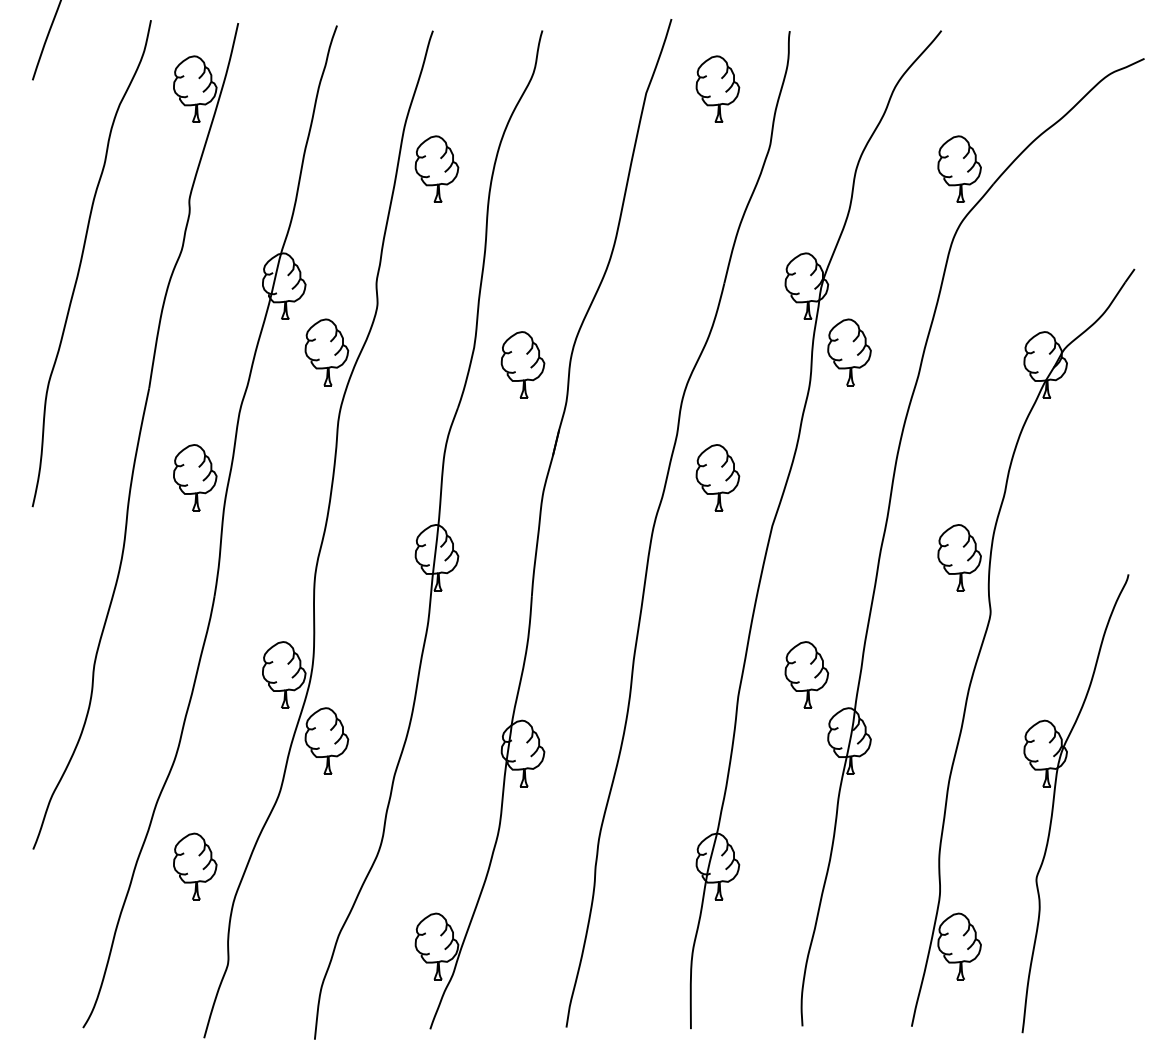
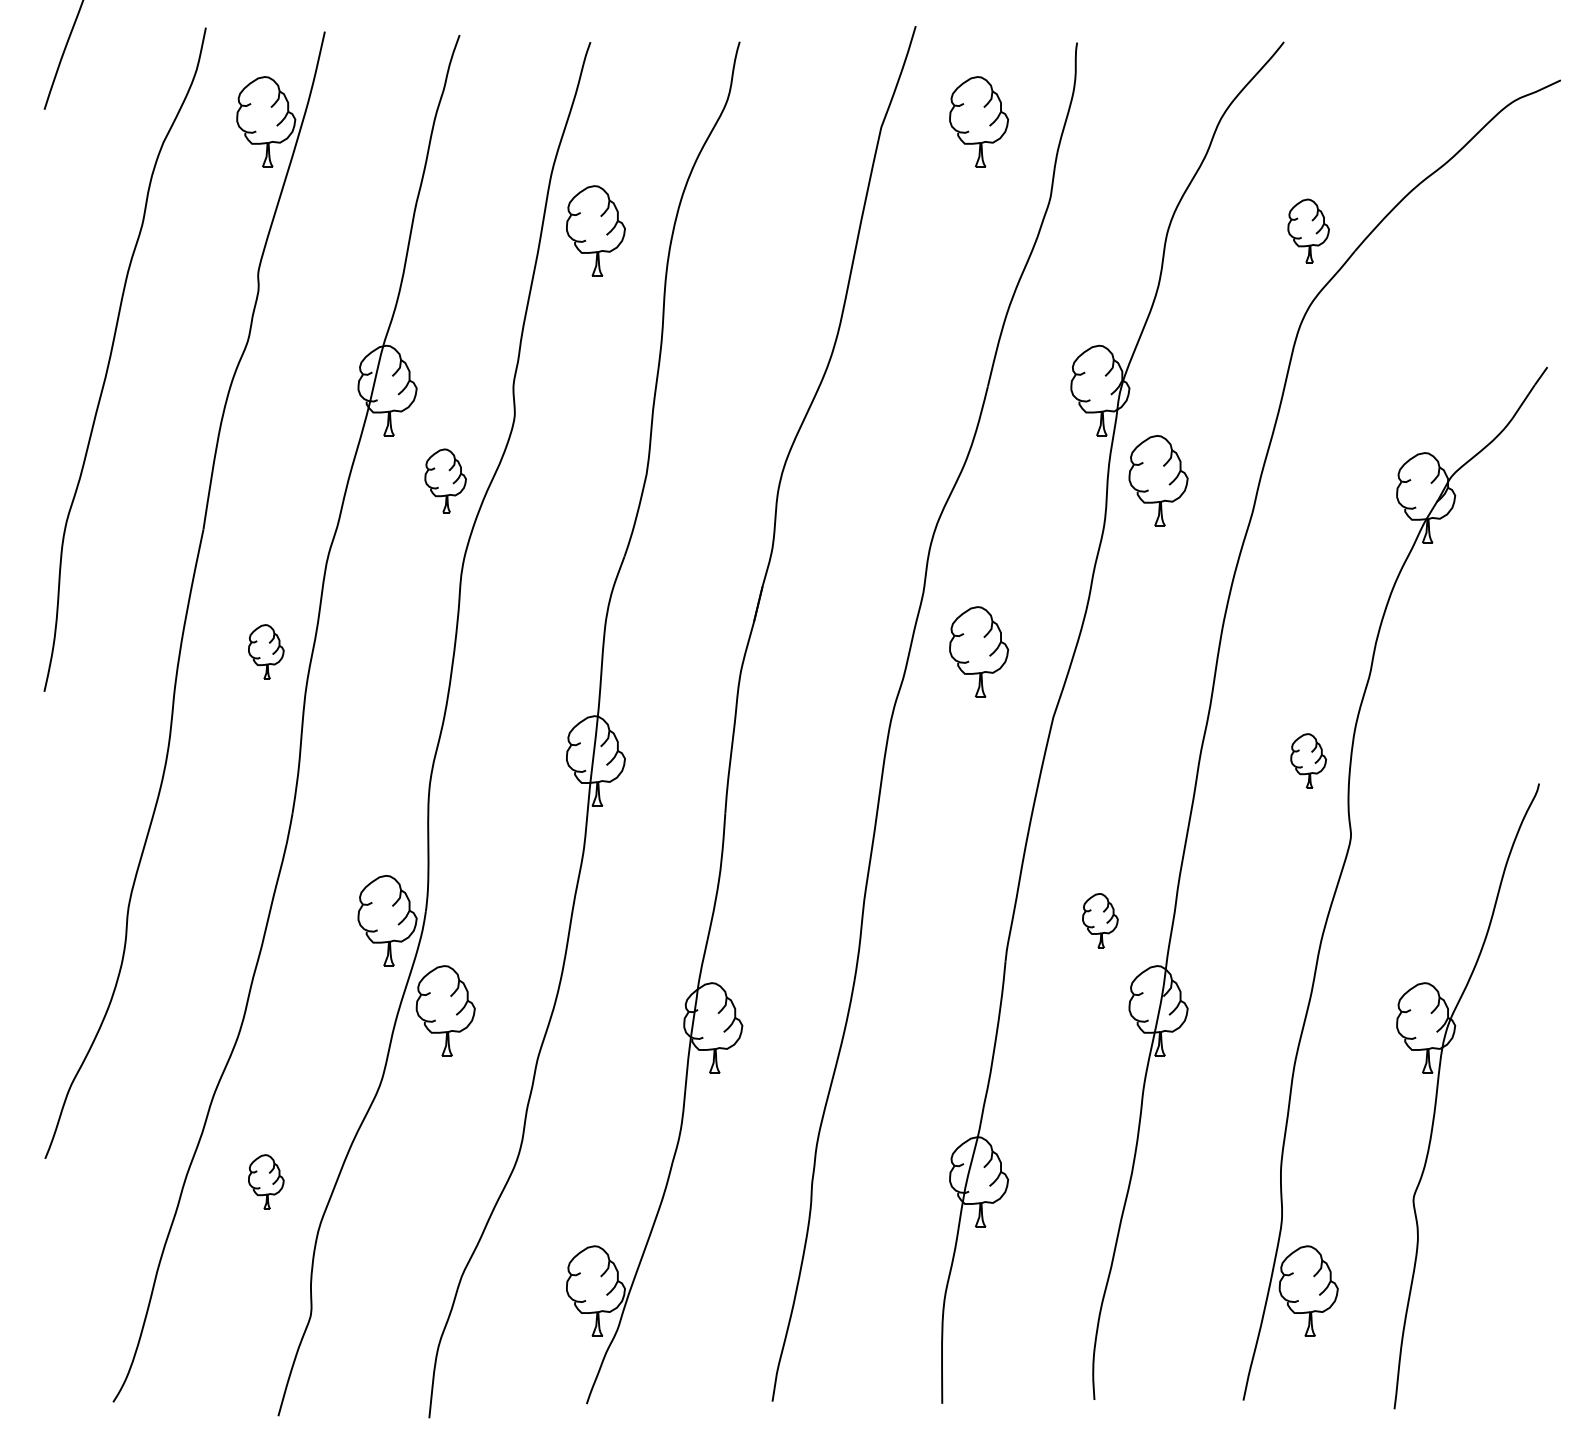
part: (959, 168) -> (1308, 230), size x0.7
part: (326, 352) -> (445, 480), size x0.7
part: (523, 364) -> (713, 497), removed
part: (195, 477) -> (266, 651), size x0.6
part: (959, 557) -> (1308, 760), size x0.6
part: (806, 674) -> (1100, 920), size x0.6
part: (195, 866) -> (266, 1181), size x0.6

